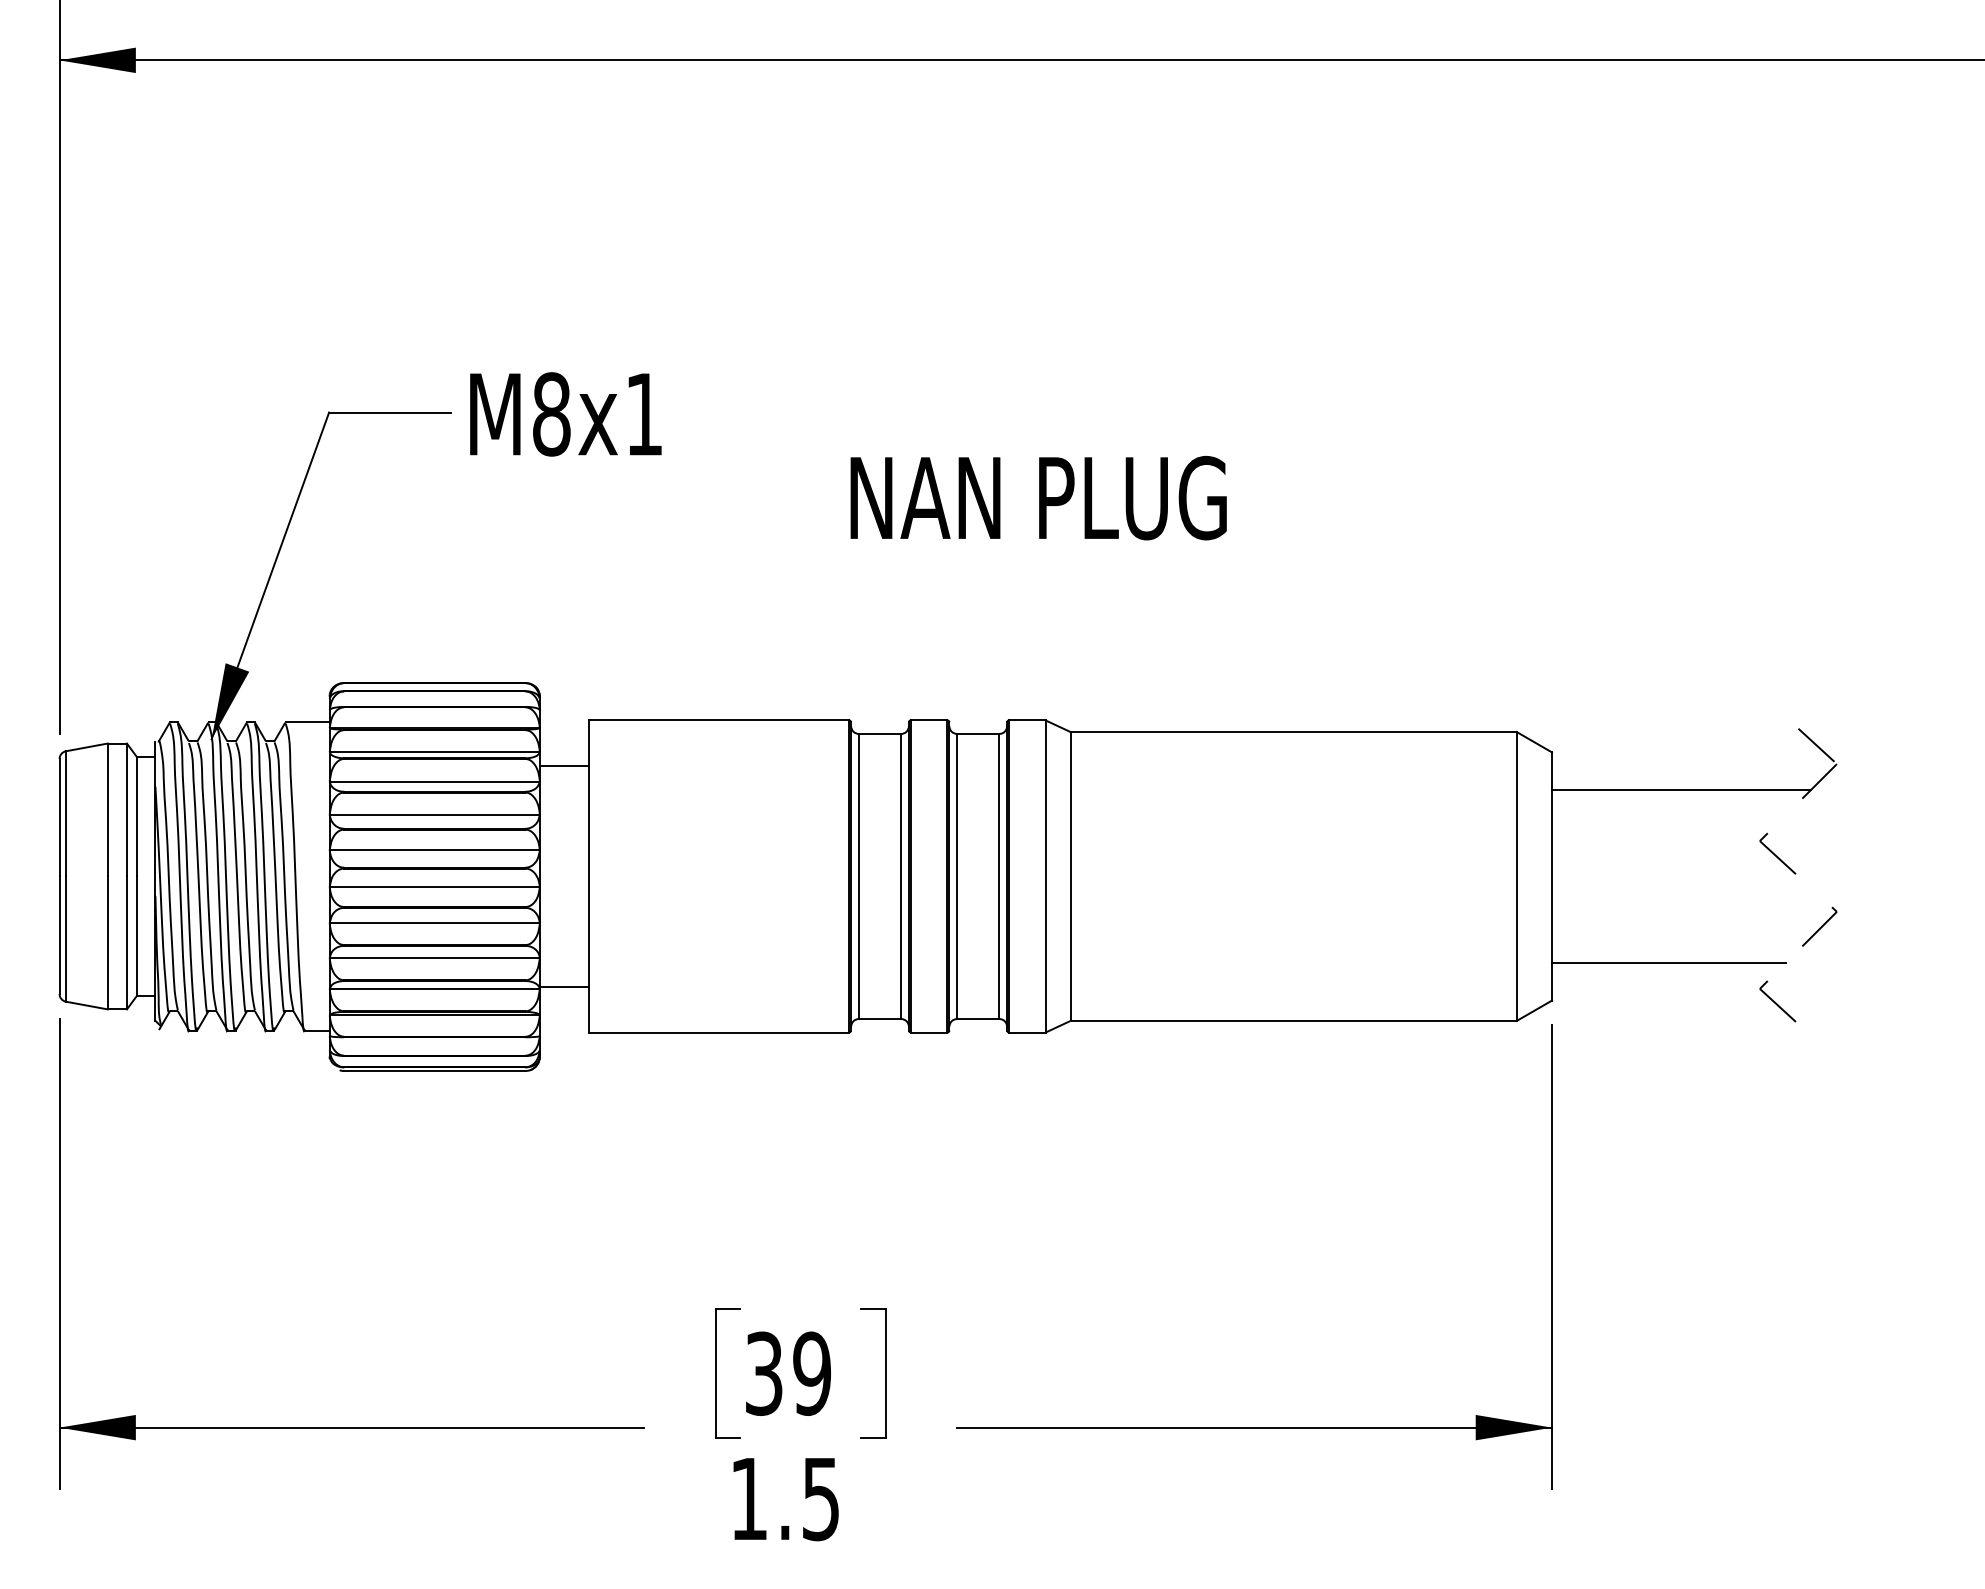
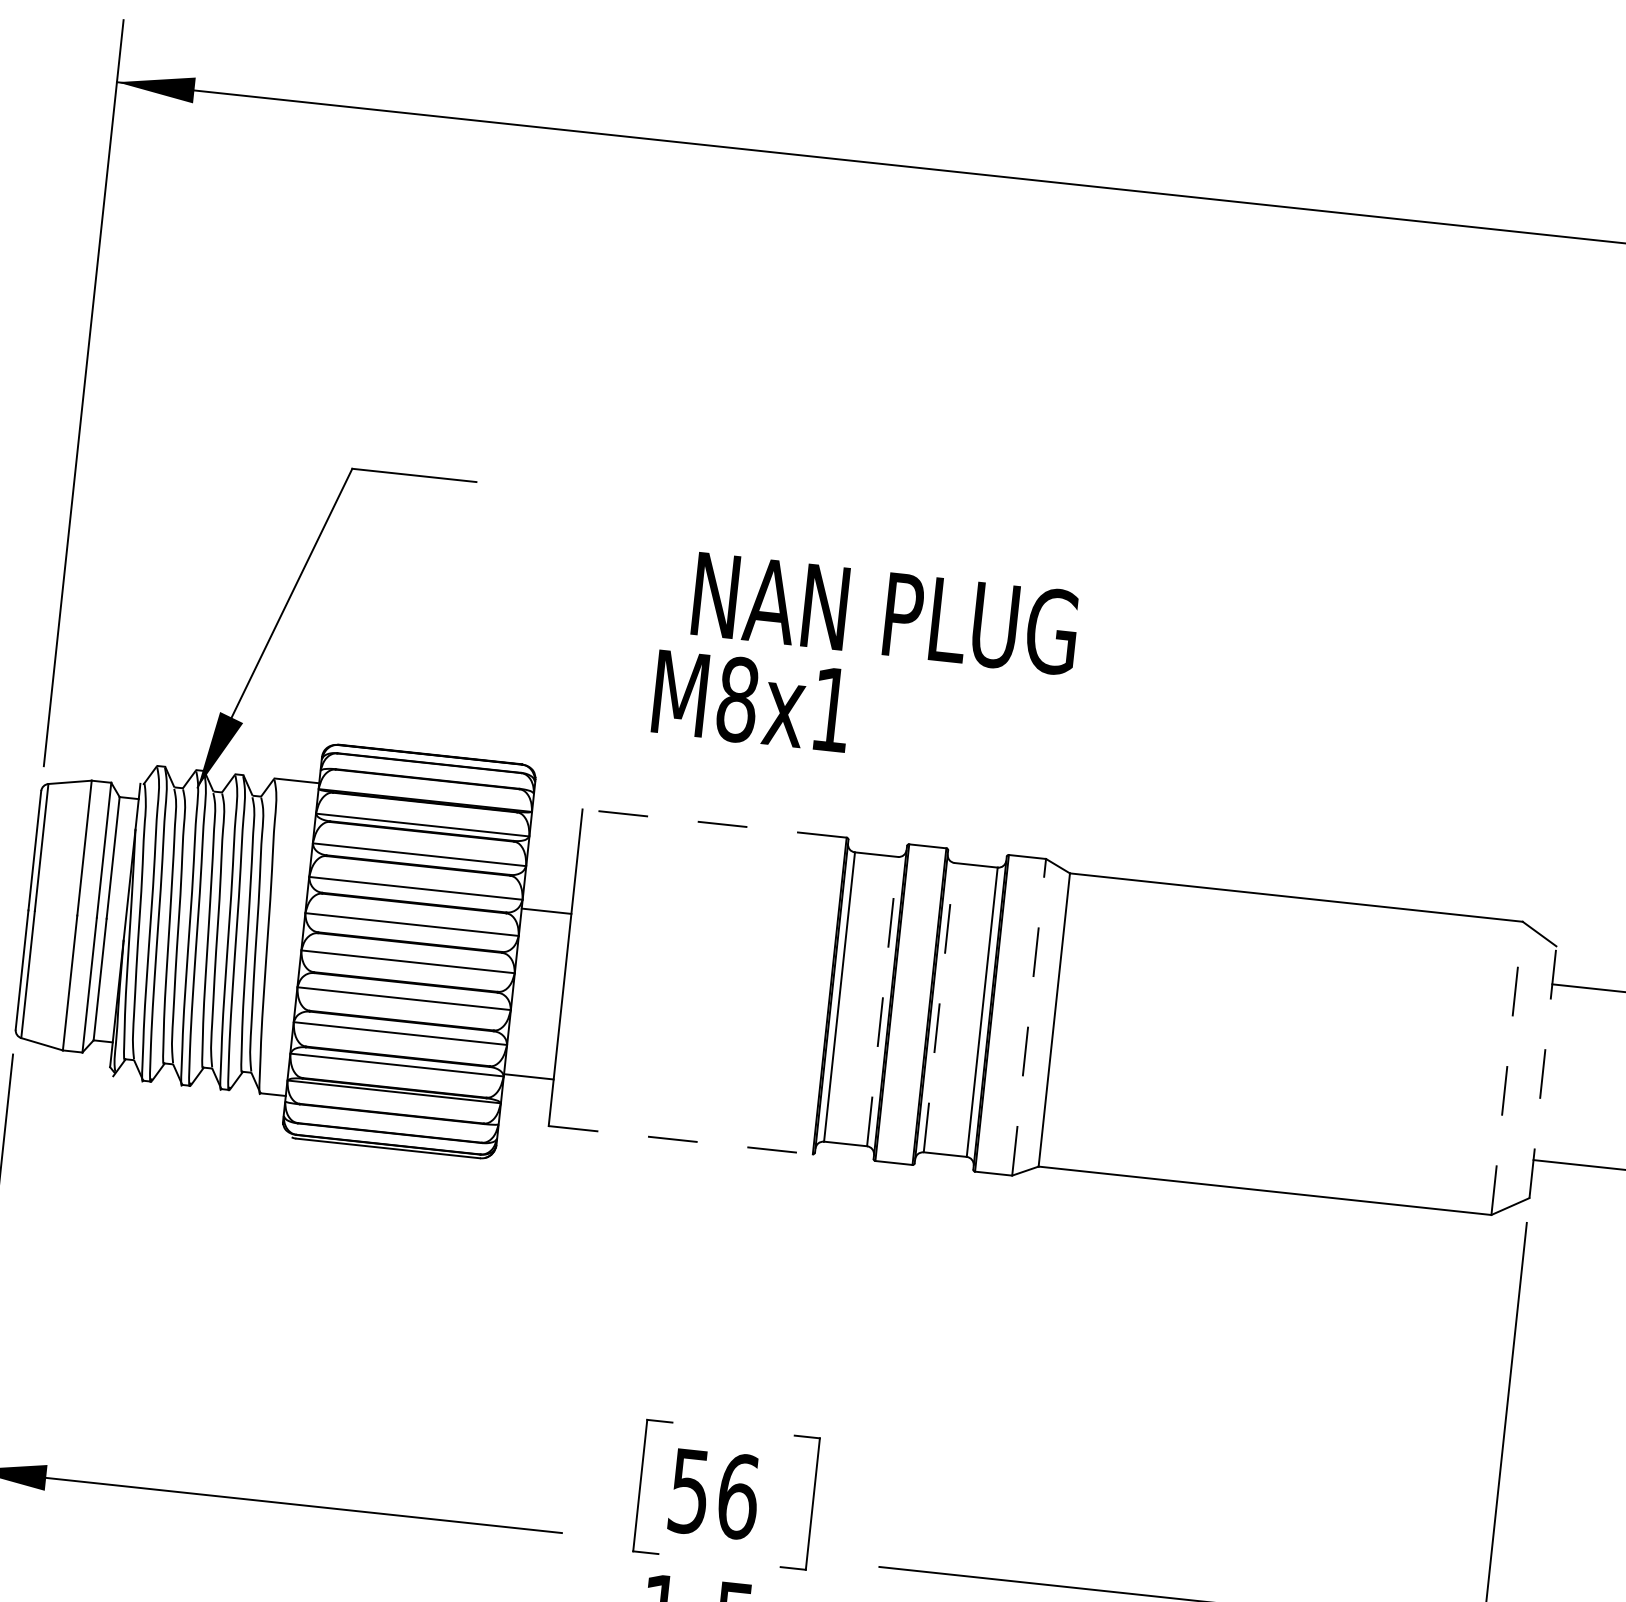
text: (565, 414) -> (751, 701), moved
text: (1038, 497) -> (885, 612), moved
line: (718, 720) -> (714, 823), solid -> dashed
line: (564, 766) -> (546, 911), moved
line: (1516, 875) -> (1506, 1067), solid -> dashed
line: (901, 876) -> (882, 1001), solid -> dashed
line: (957, 876) -> (939, 1007), solid -> dashed
line: (1045, 876) -> (1028, 1017), solid -> dashed
line: (1552, 876) -> (1543, 1072), solid -> dashed
line: (719, 1032) -> (681, 1140), solid -> dashed
text: (788, 1373) -> (714, 1493), 39 -> 56

